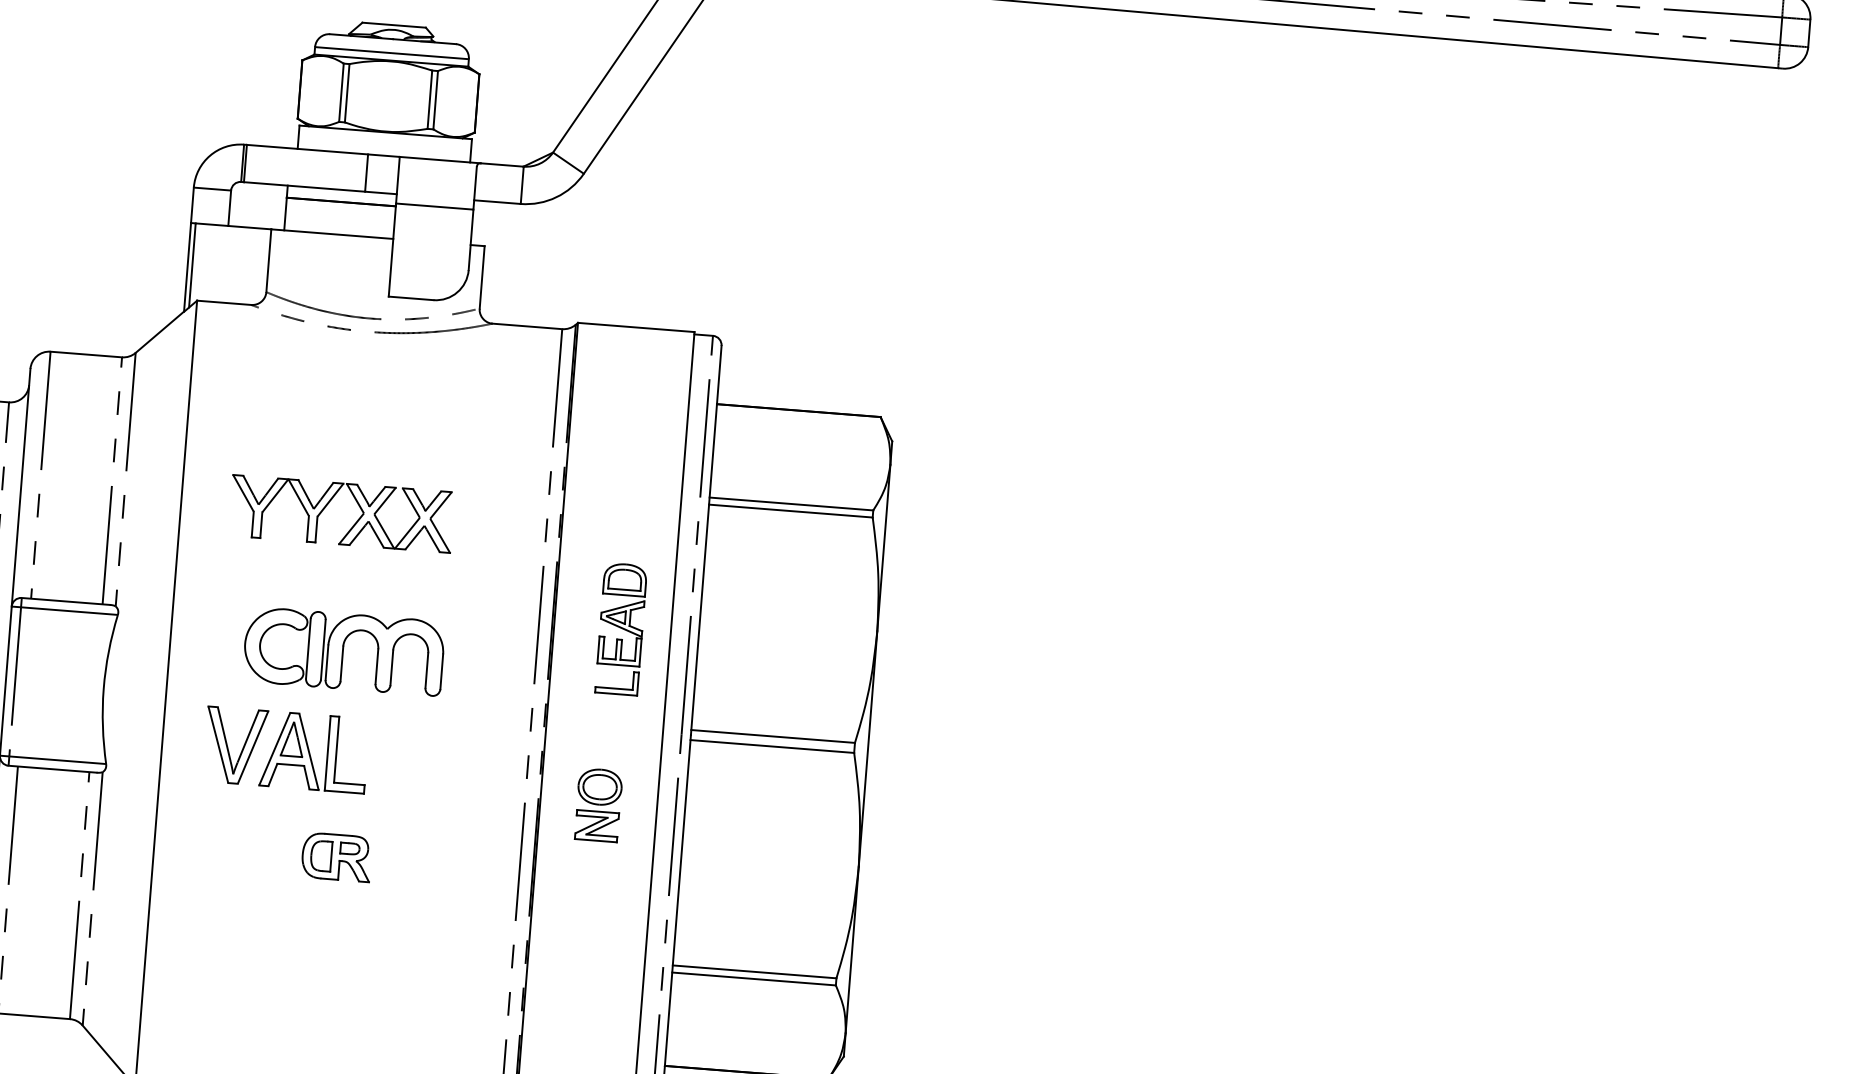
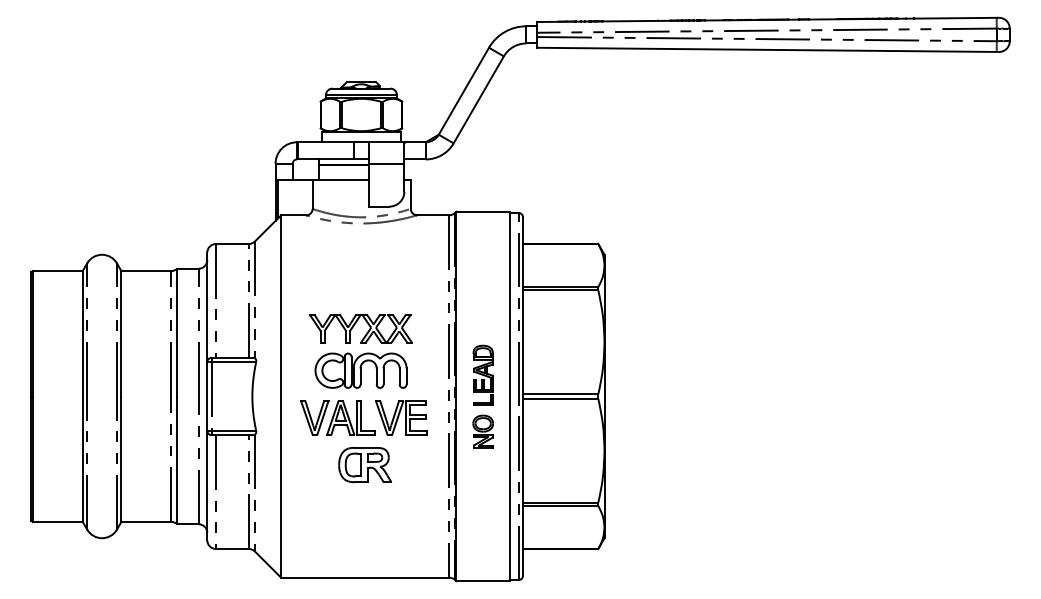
part: (327, 507) -> (354, 326), moved
part: (619, 626) -> (482, 374), moved
part: (423, 759) -> (401, 417), added
part: (335, 857) -> (364, 465), size x1.67

